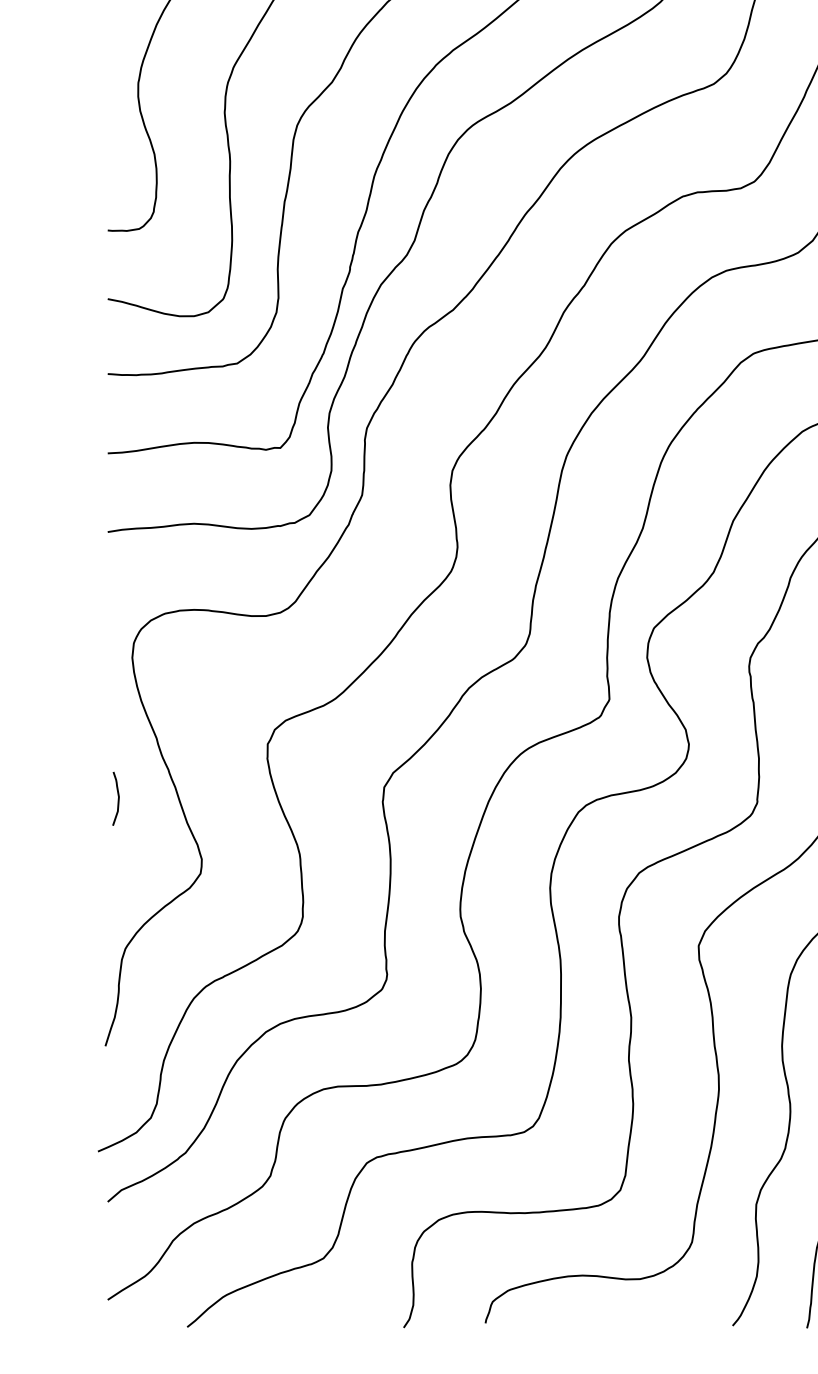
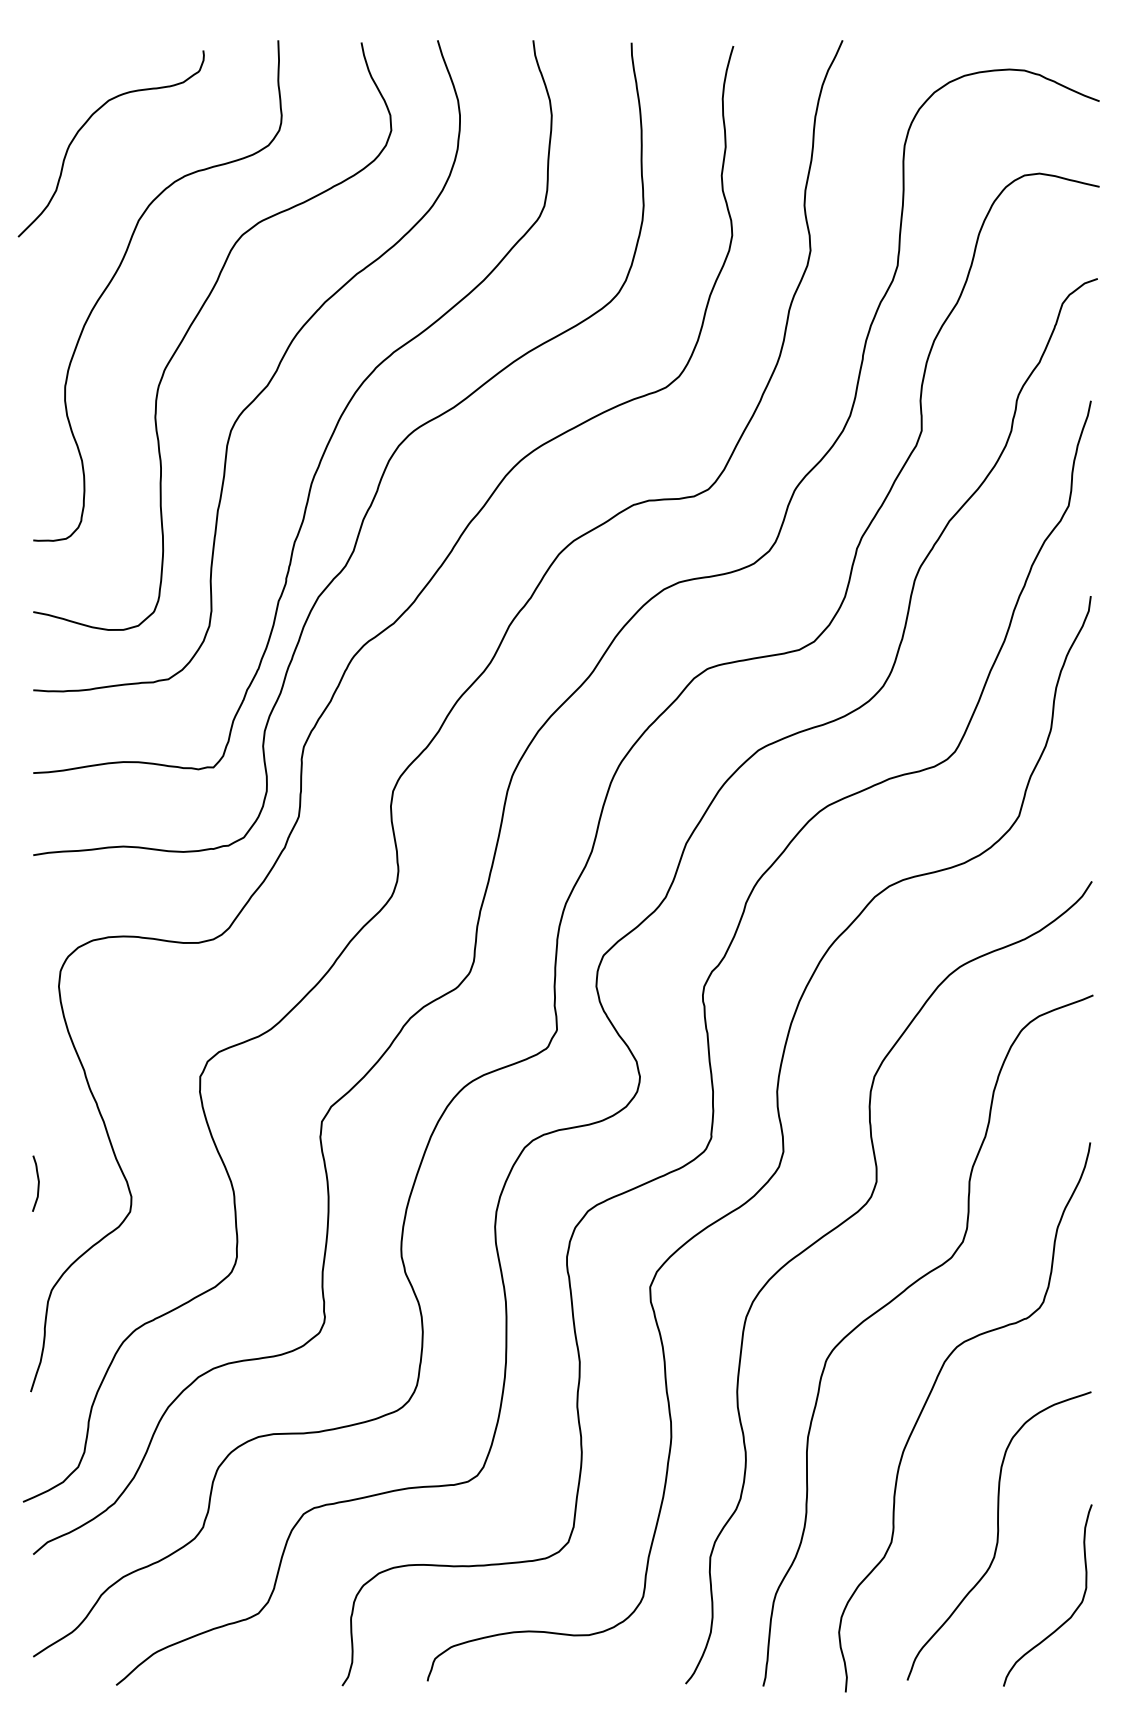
curve: (117, 798) -> (37, 1183), moved

